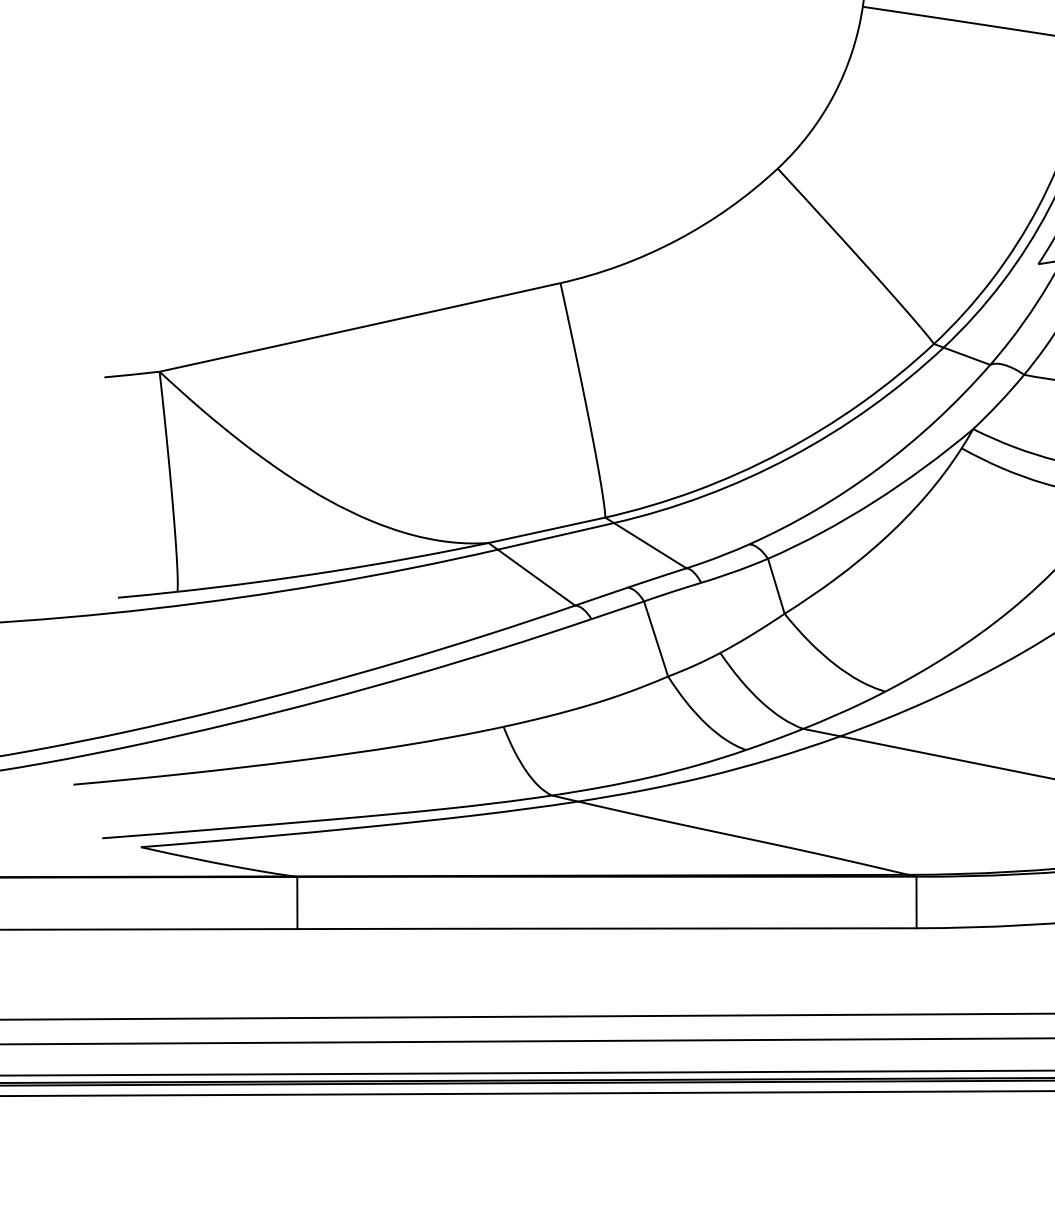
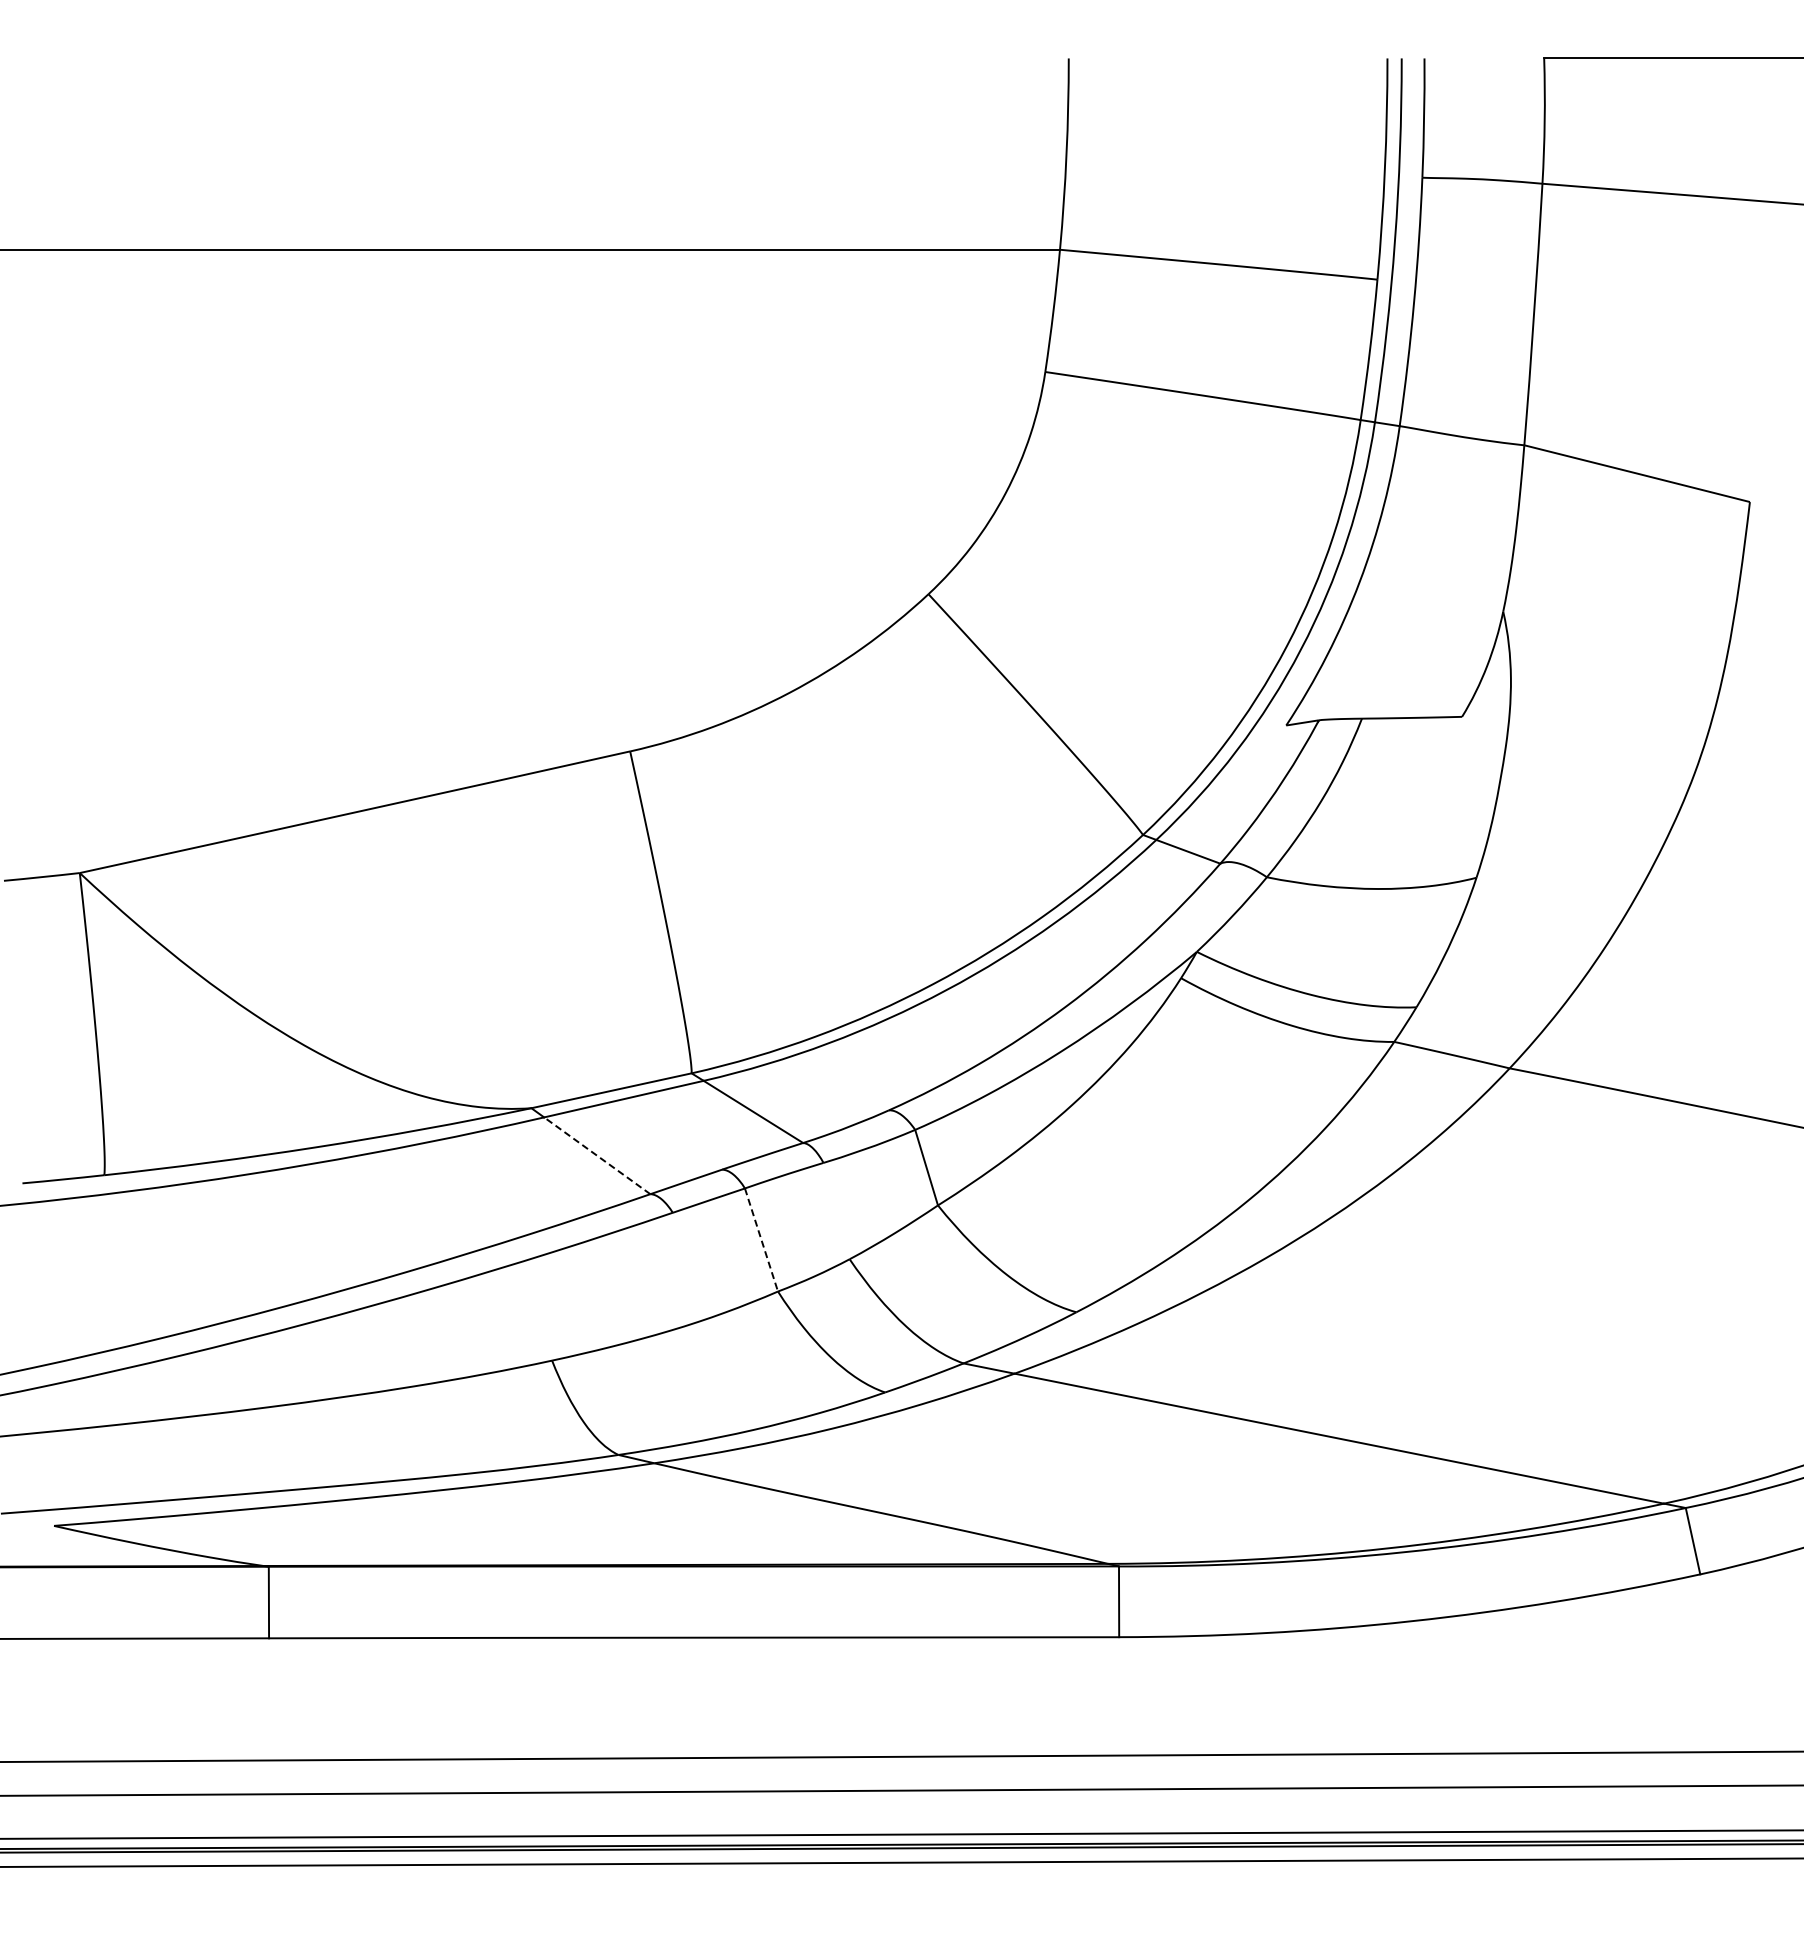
line: (536, 577) -> (597, 1155), solid -> dashed
line: (656, 639) -> (761, 1240), solid -> dashed

